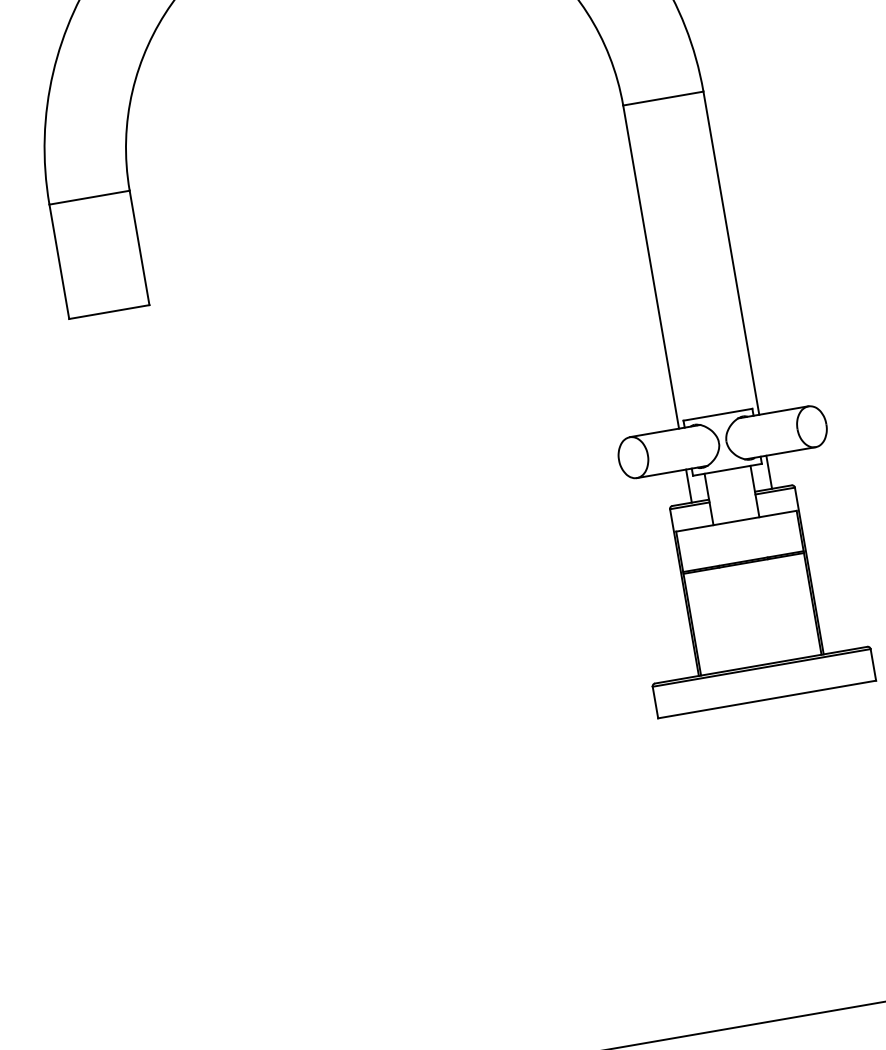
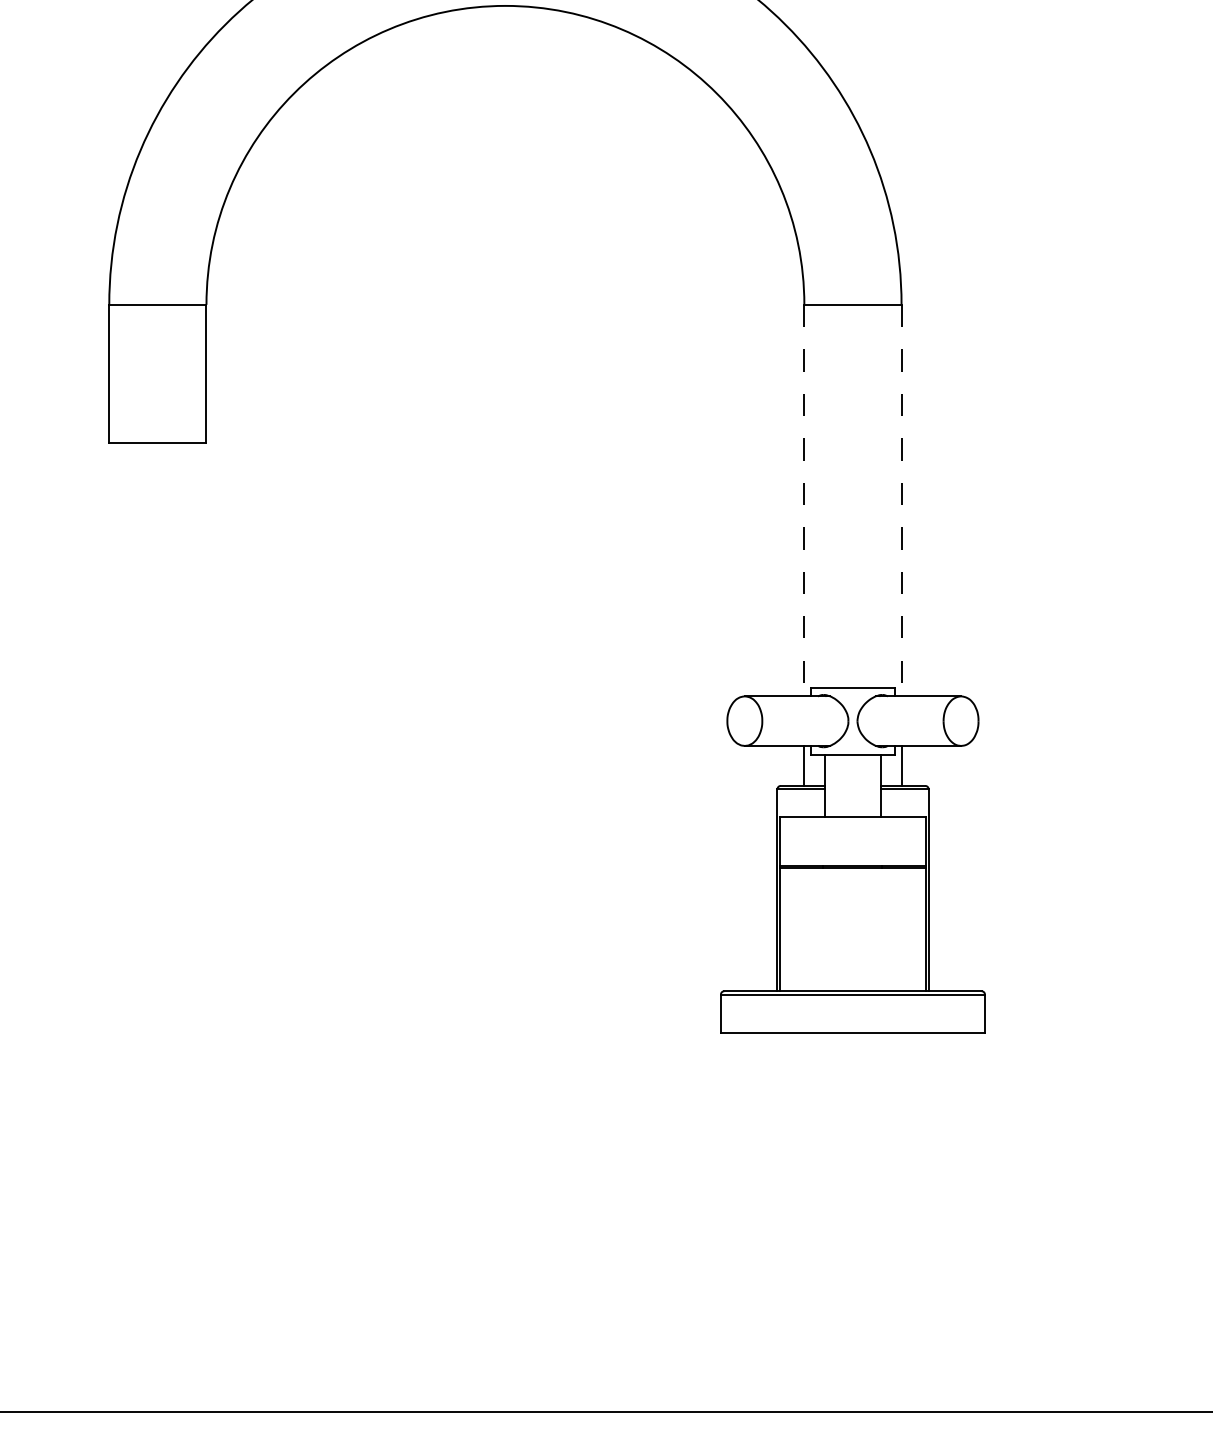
line: (731, 253) -> (901, 500), solid -> dashed
line: (651, 266) -> (804, 500), solid -> dashed

